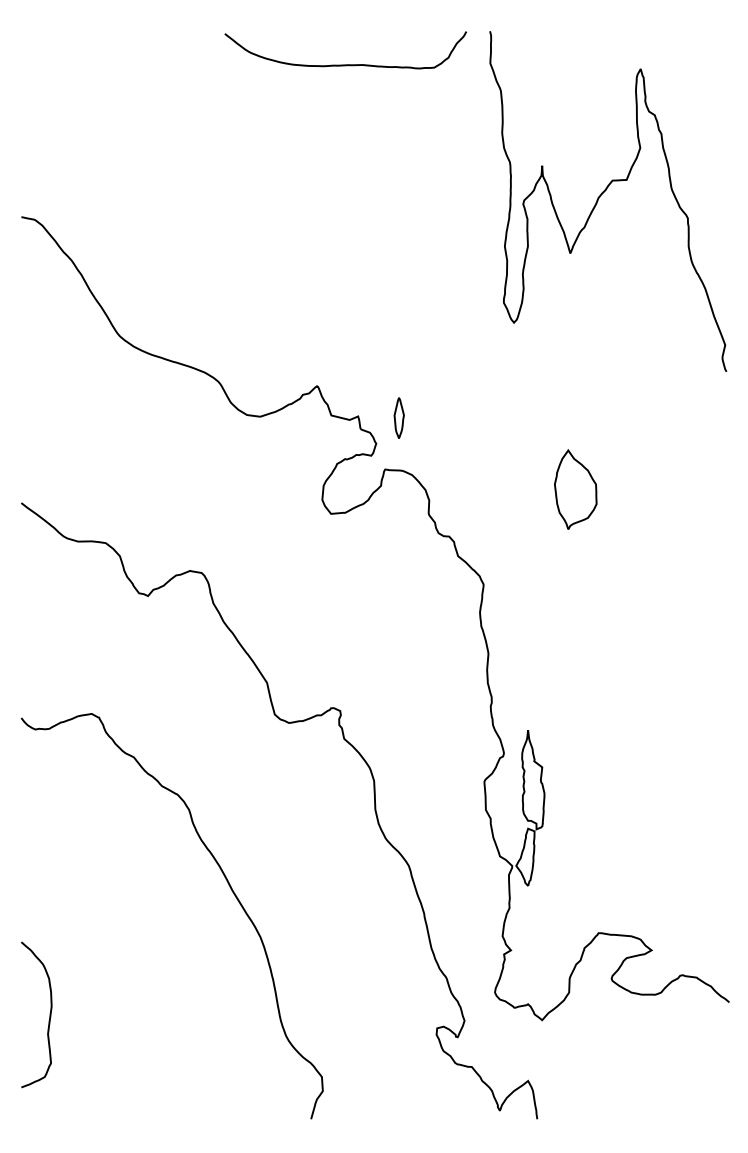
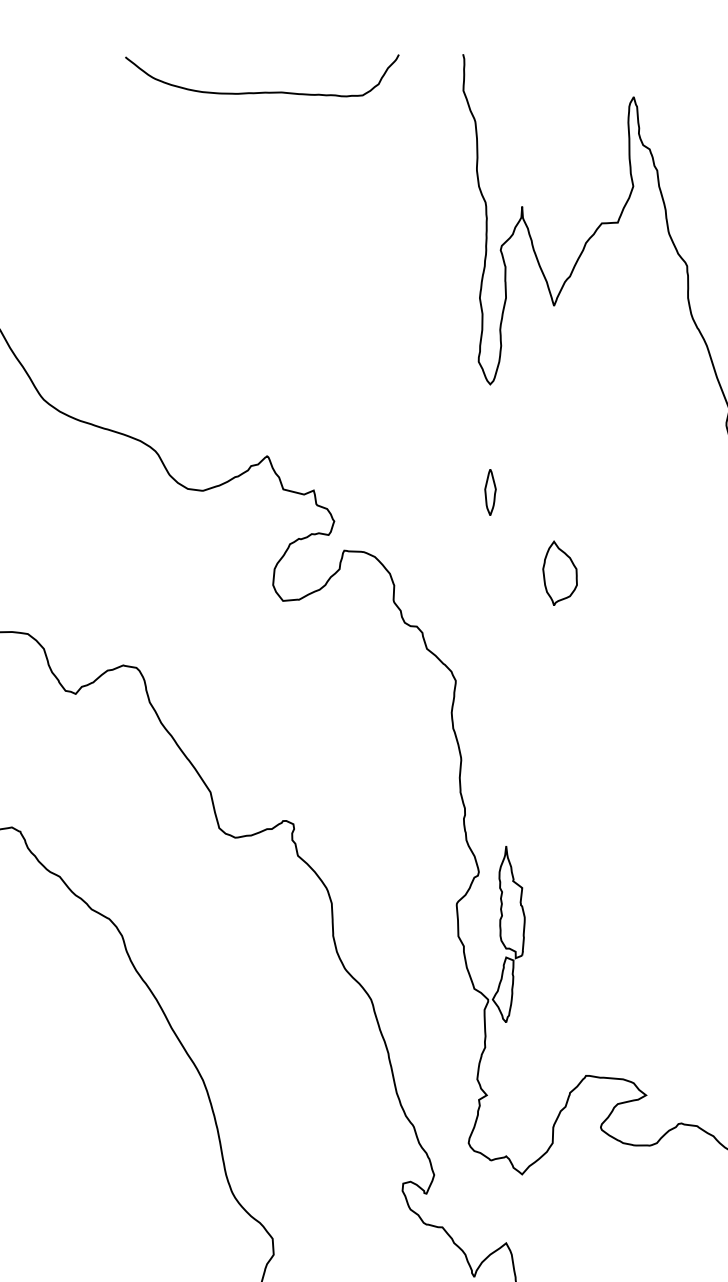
curve: (345, 64) -> (262, 91), moved
part: (398, 417) -> (489, 491), moved
part: (575, 489) -> (559, 573), size x0.71

